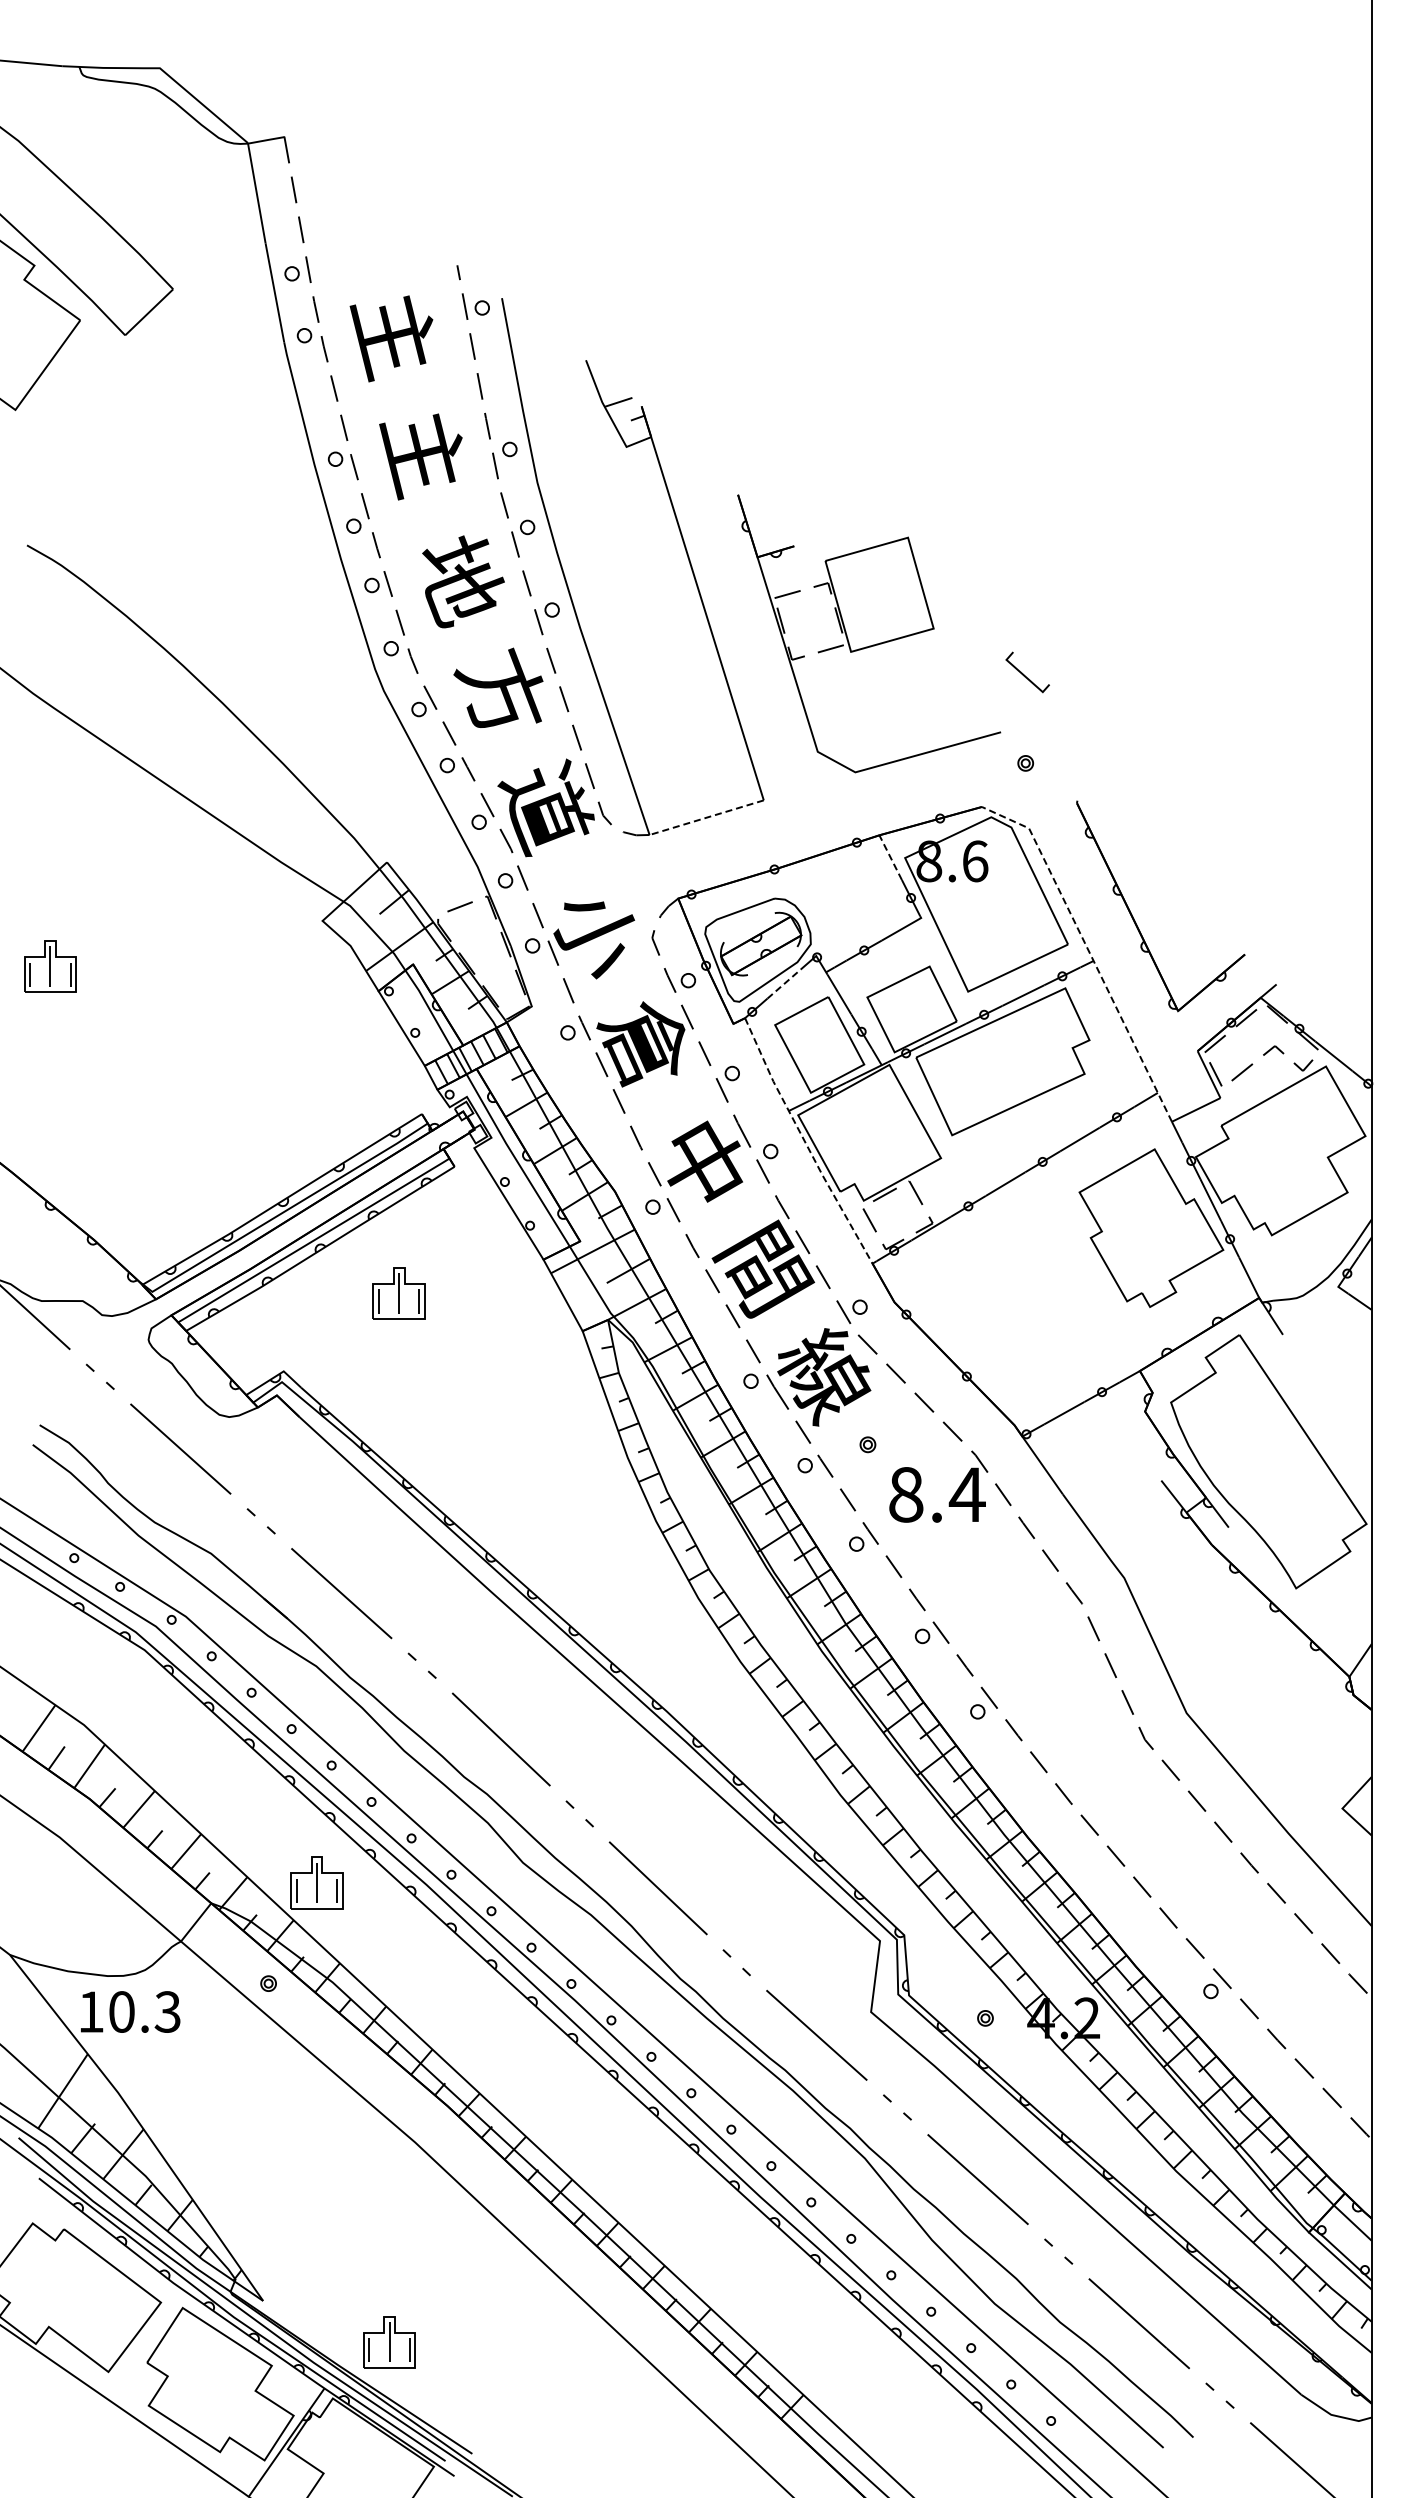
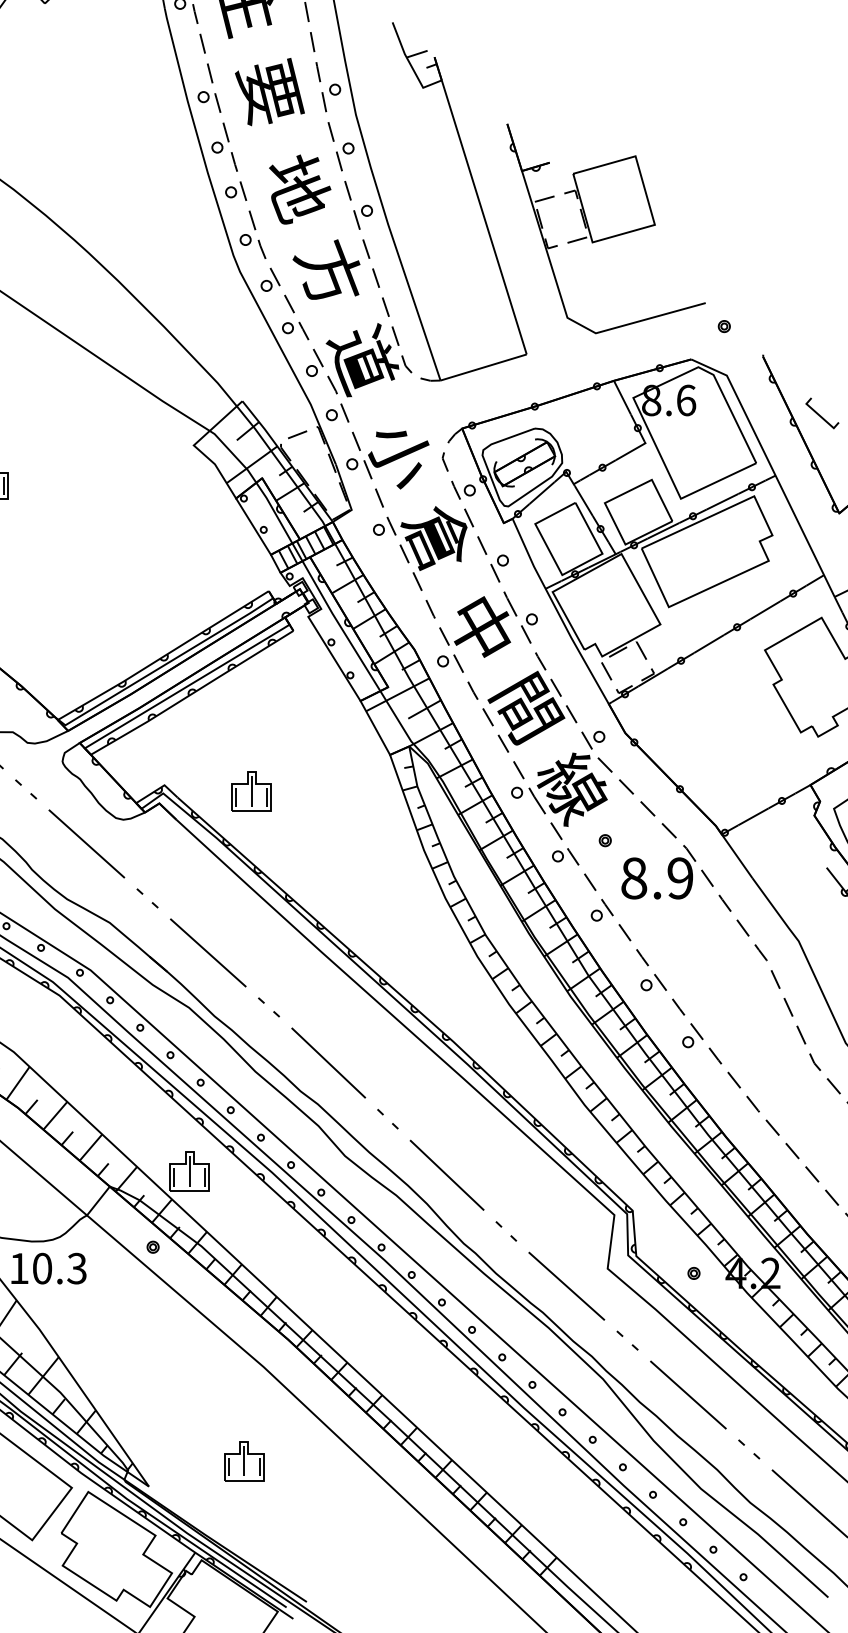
text: (423, 453) -> (269, 92), 主 -> 要
line: (1024, 674) -> (820, 414), moved
line: (706, 817) -> (483, 367), dashed -> solid
line: (890, 857) -> (622, 397), dashed -> solid
line: (1089, 952) -> (772, 469), dashed -> solid
line: (784, 983) -> (542, 492), dashed -> solid
line: (805, 1142) -> (558, 612), dashed -> solid
part: (398, 1293) -> (251, 791), moved
text: (966, 1494) -> (679, 878), 8.4 -> 8.9
part: (389, 2342) -> (244, 1461), moved

